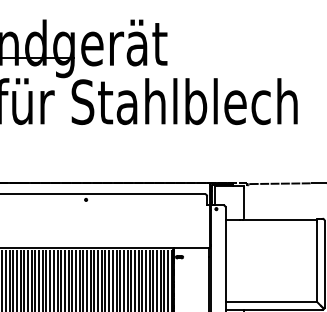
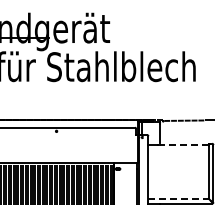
line: (279, 219) -> (183, 144), solid -> dashed
line: (271, 301) -> (178, 198), solid -> dashed

